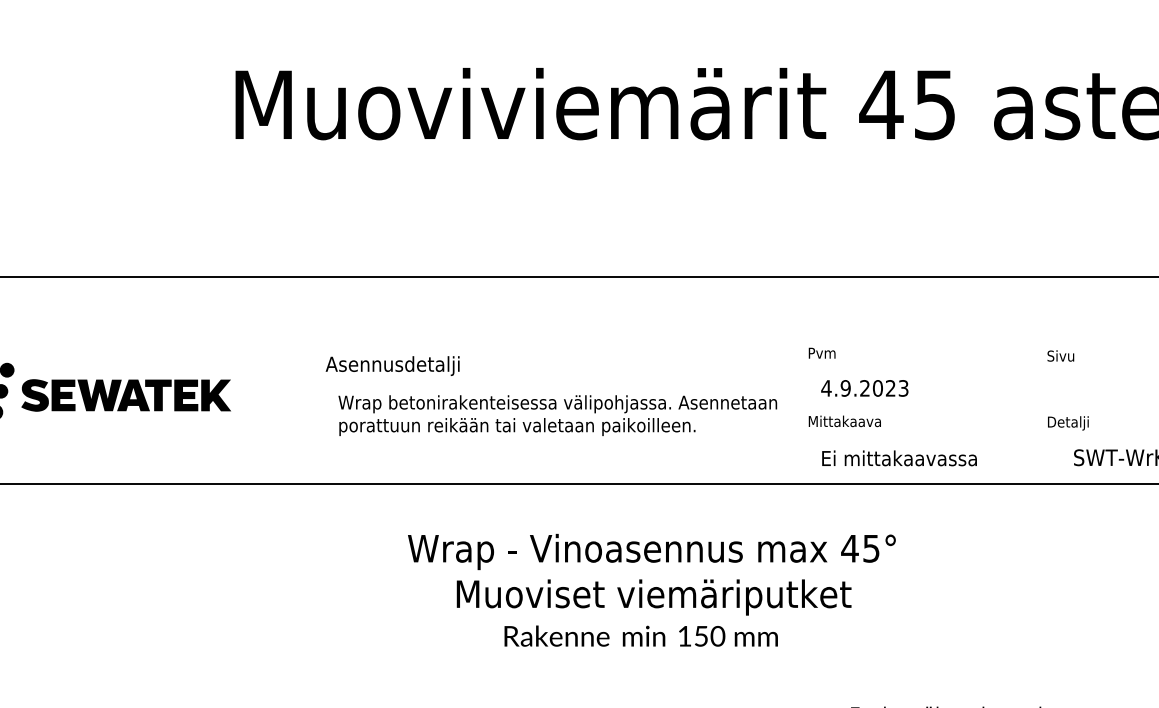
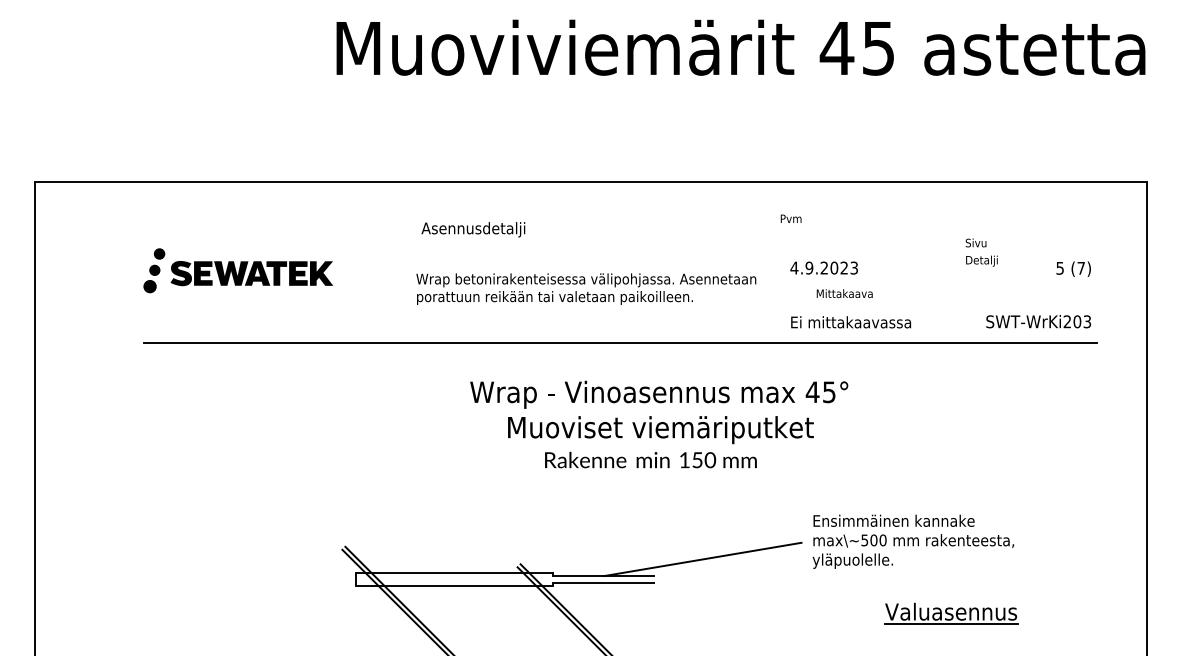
text: (821, 352) -> (790, 218), moved
text: (392, 365) -> (473, 229), moved
text: (844, 421) -> (844, 293), moved
text: (1067, 422) -> (981, 260), moved

